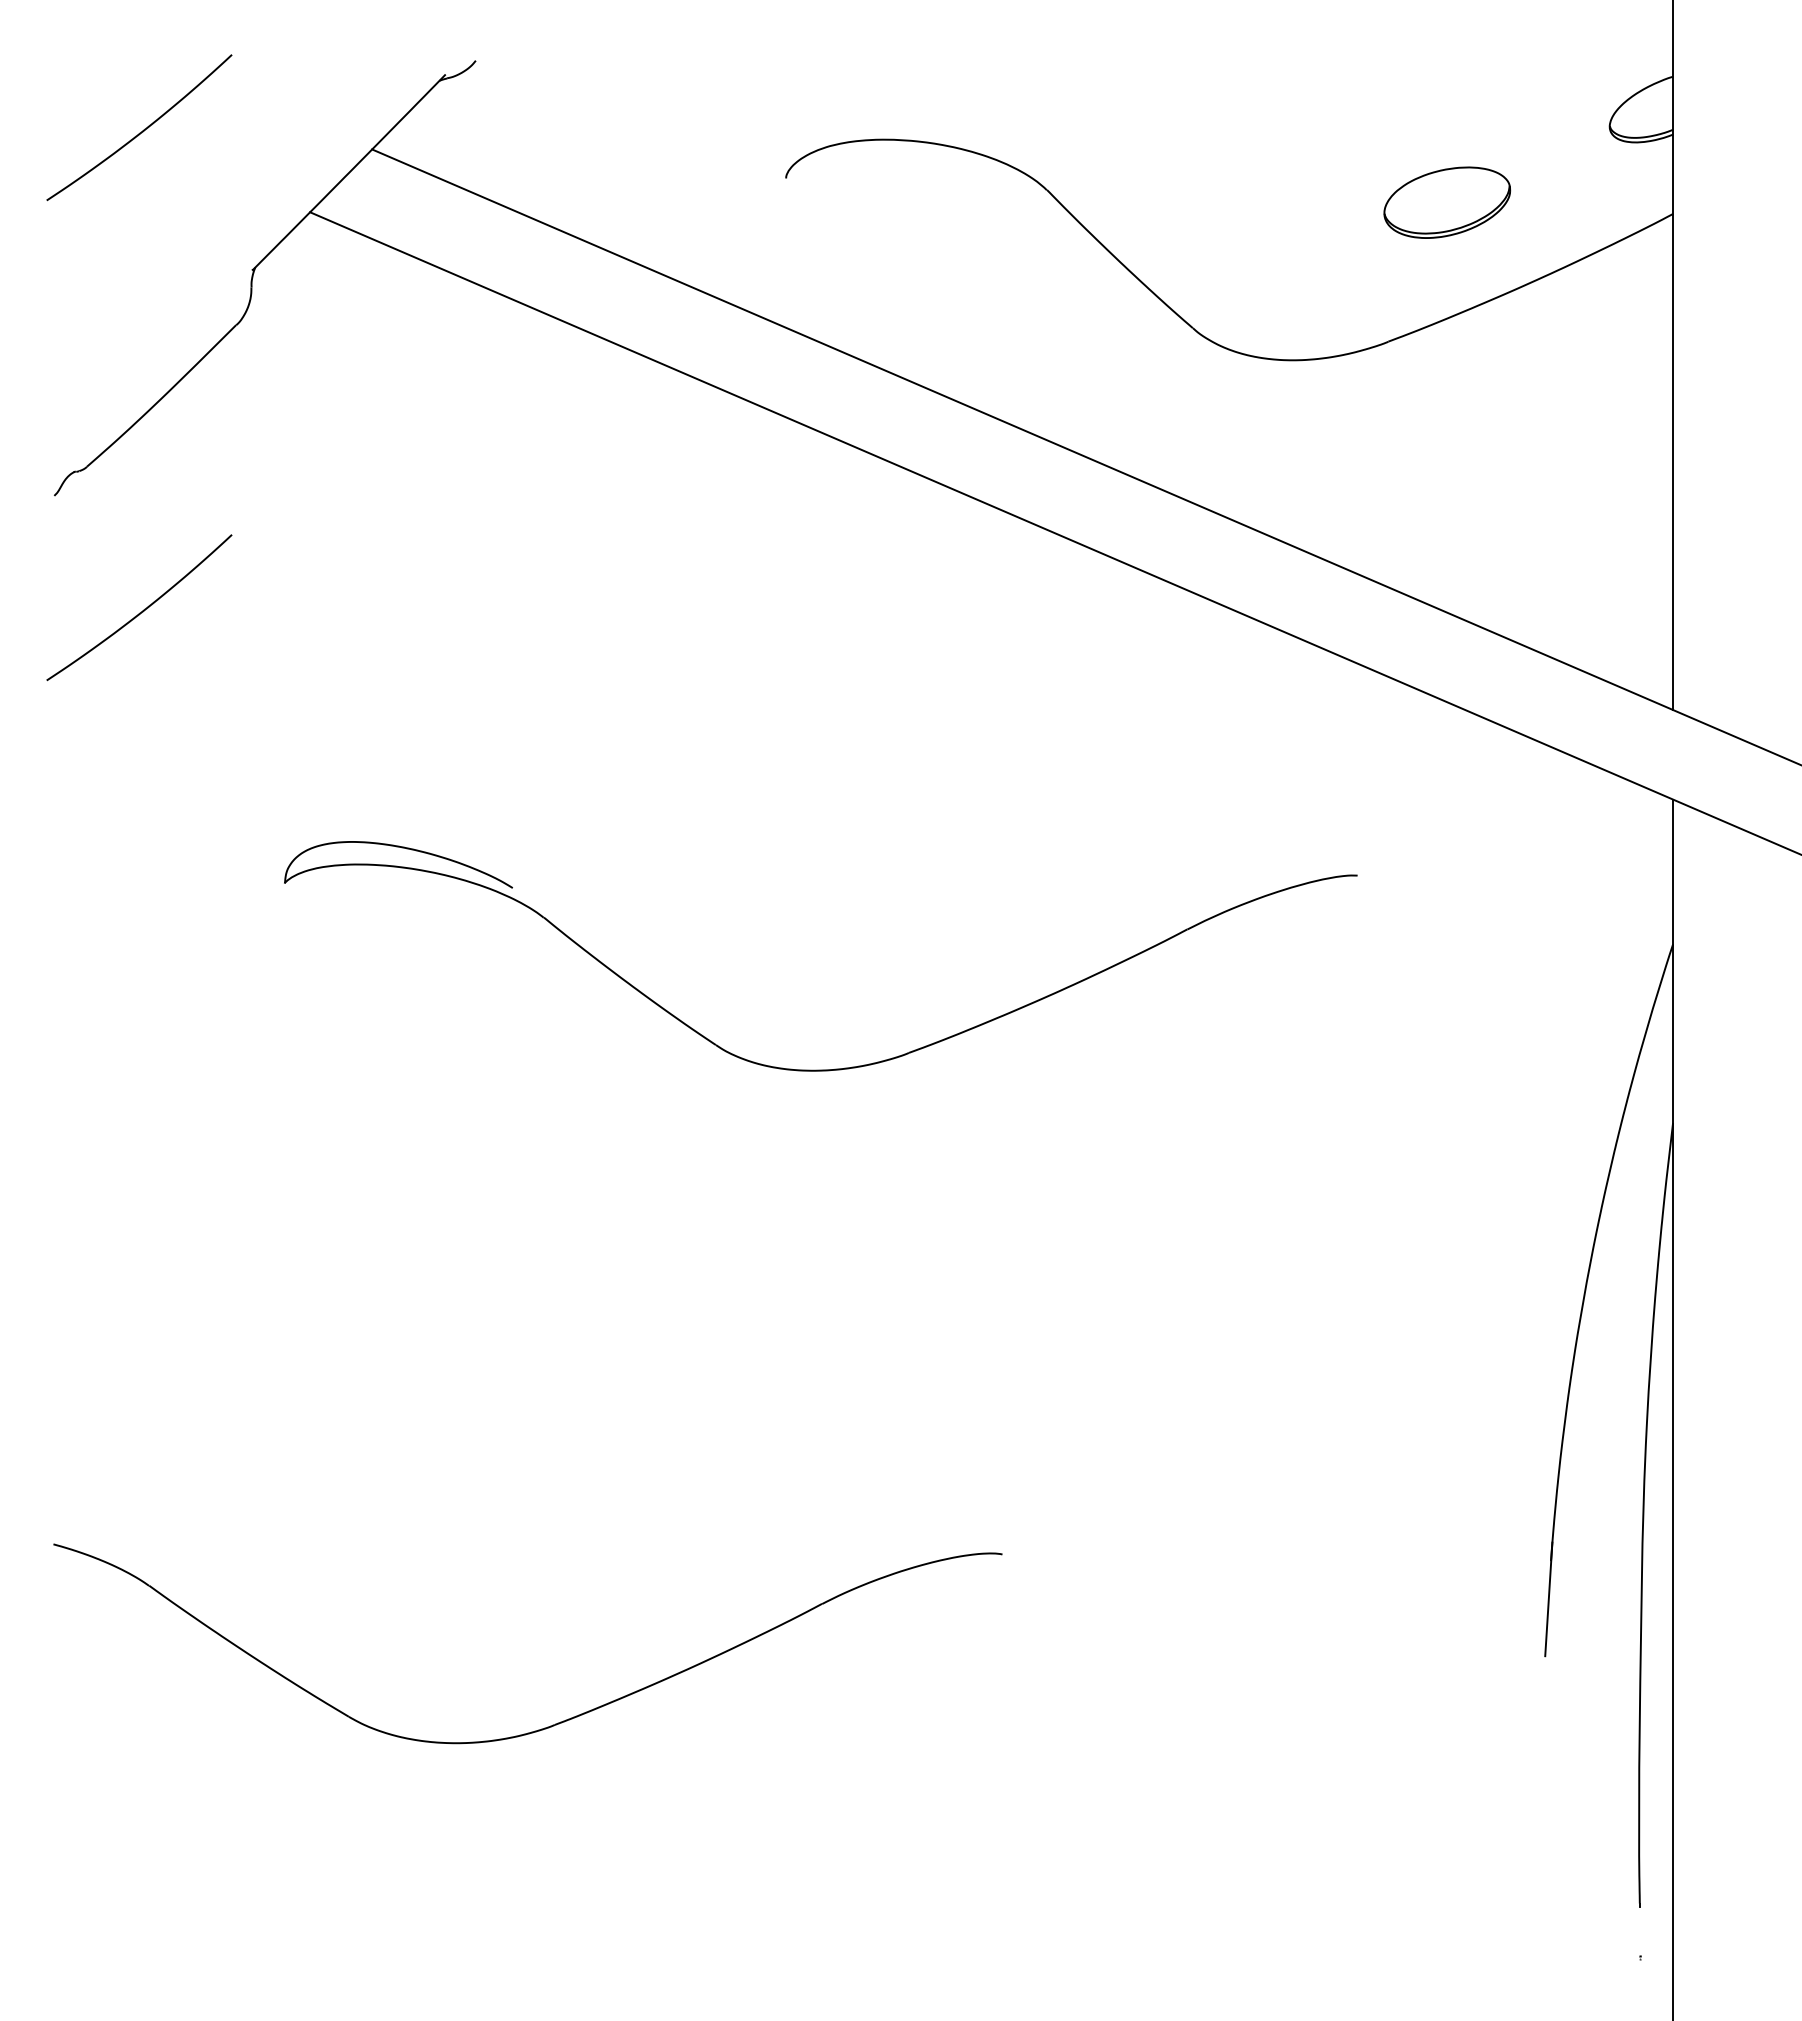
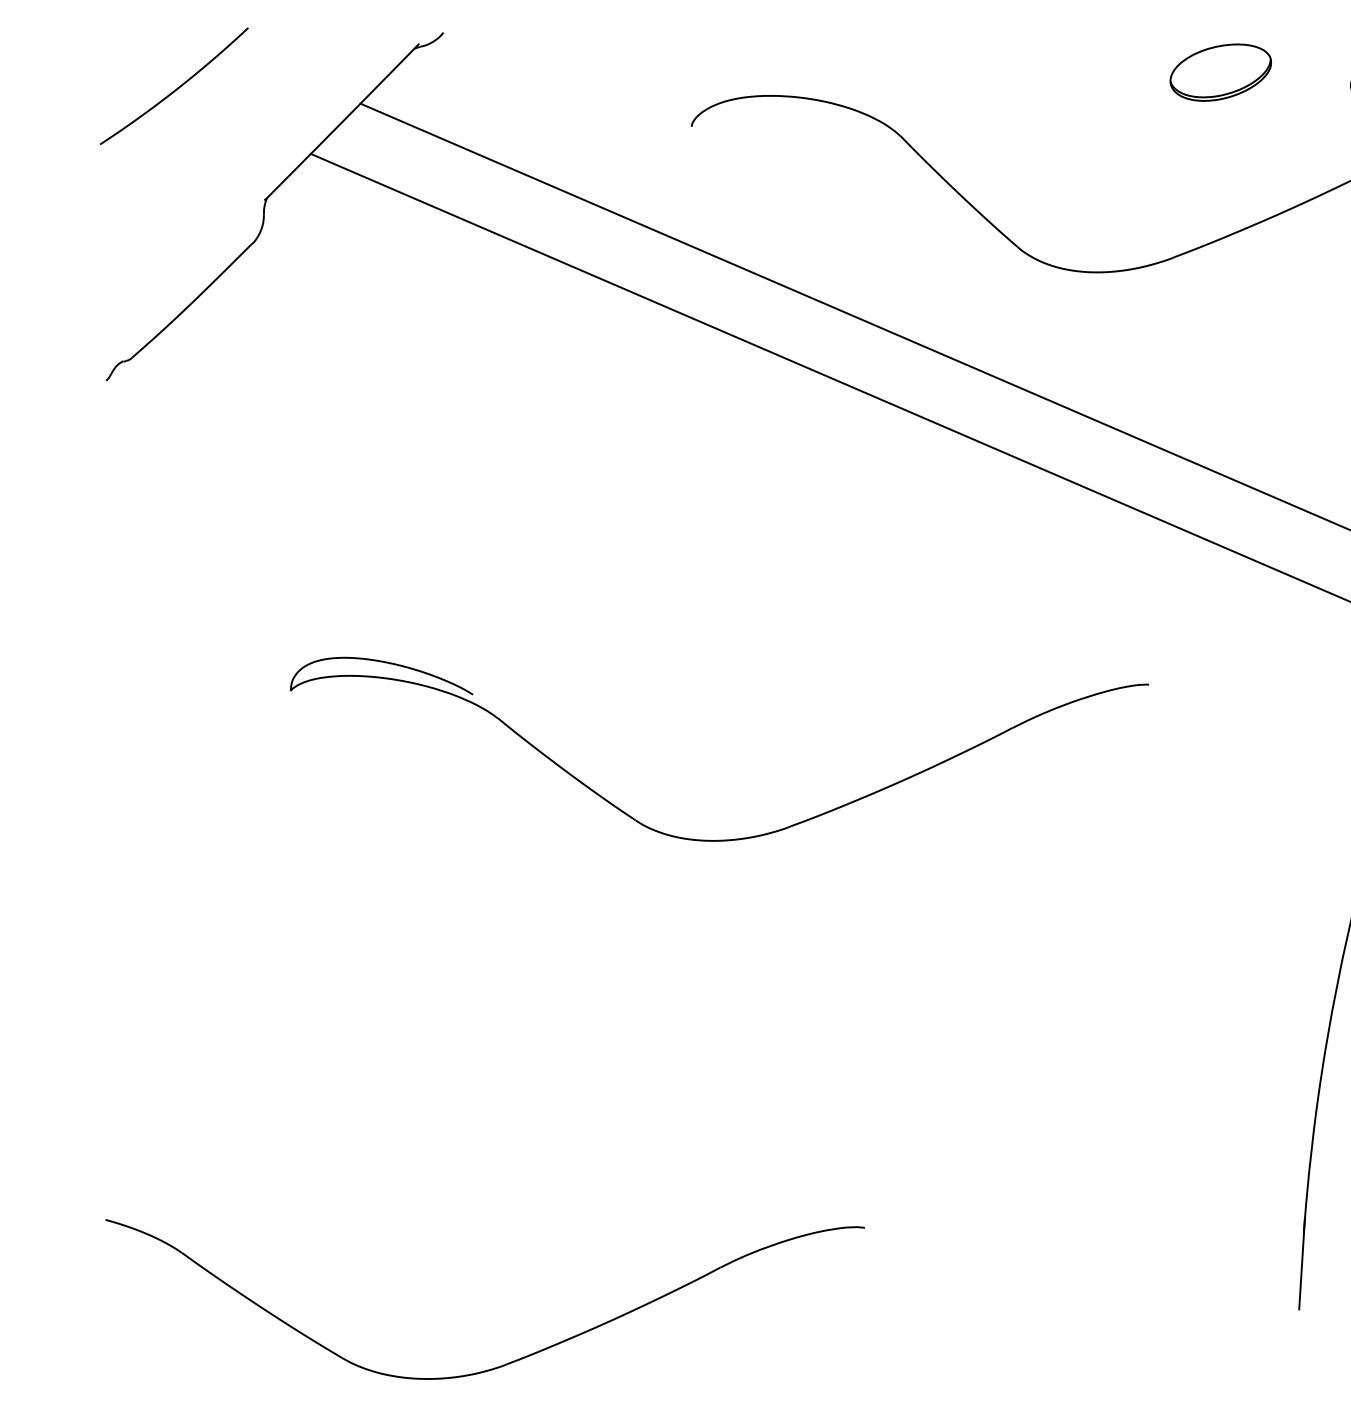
part: (1447, 202) -> (1220, 72), moved
curve: (142, 610) -> (176, 472), removed

